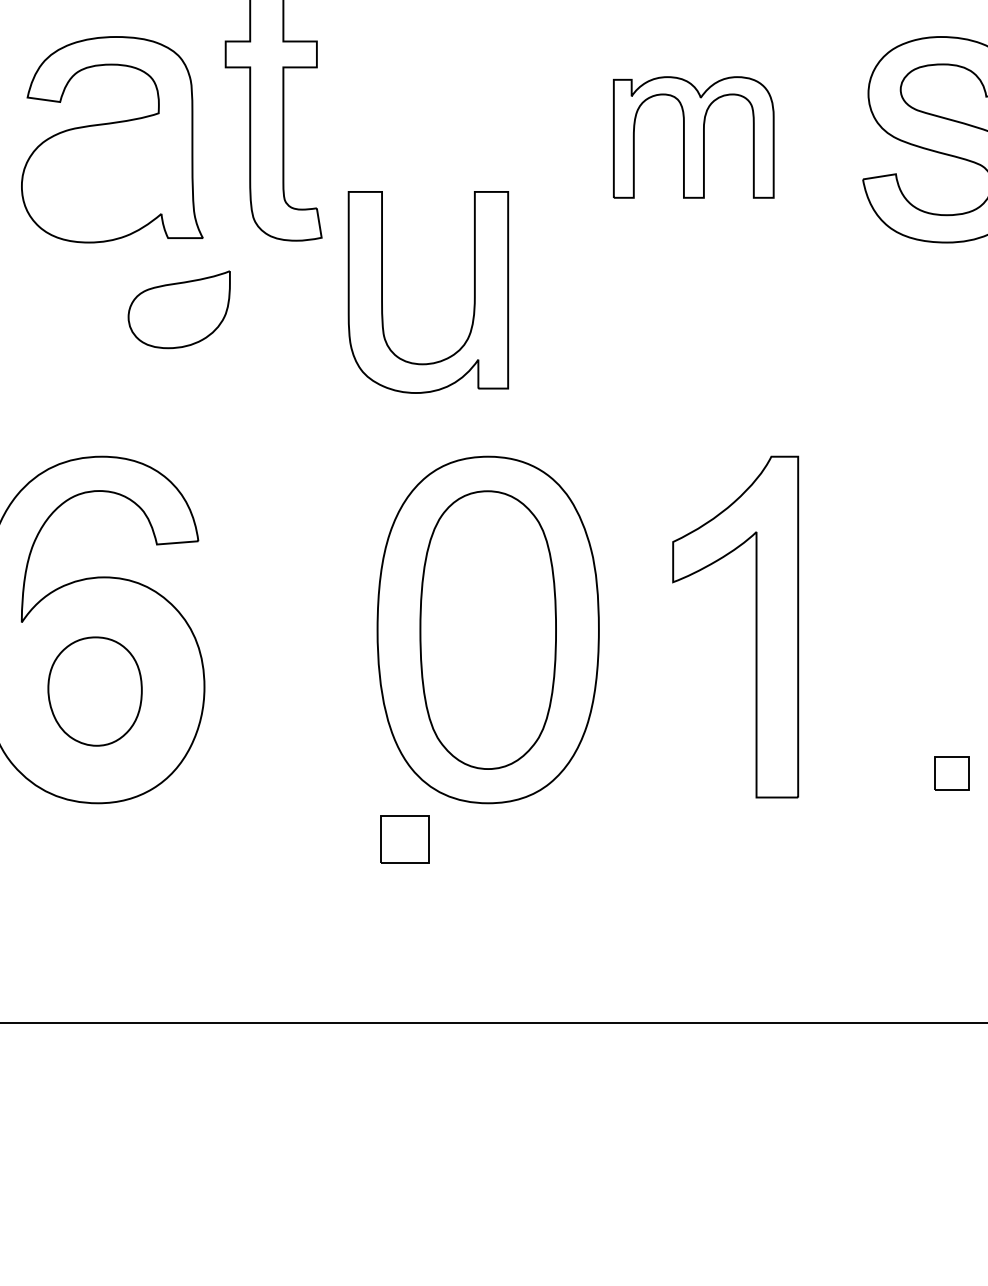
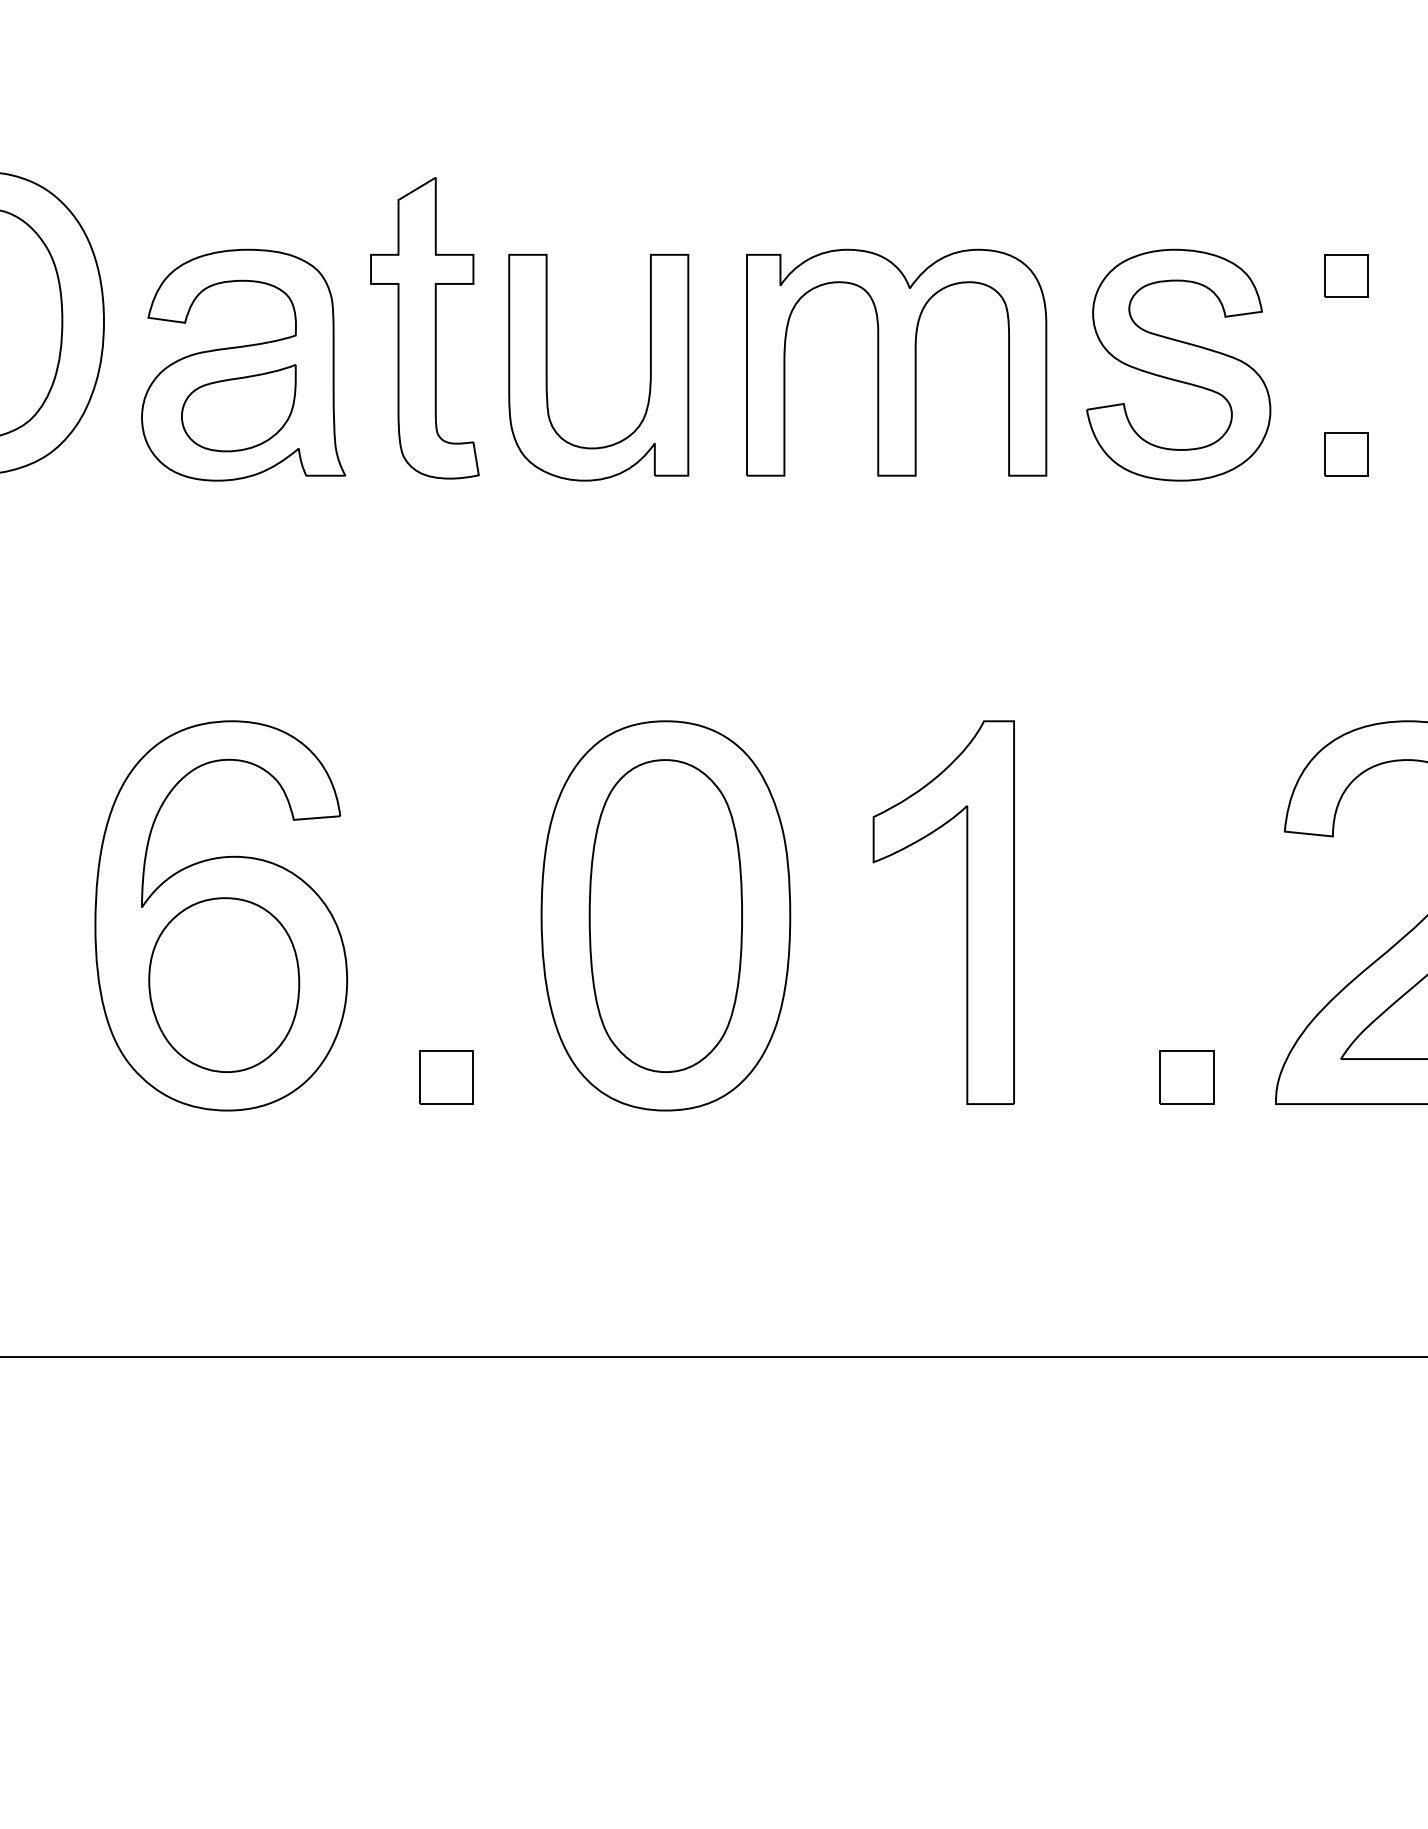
part: (693, 137) -> (896, 362), size x1.67
part: (382, 292) -> (547, 367), moved
part: (178, 310) -> (238, 408), moved
part: (95, 691) -> (224, 984), size x1.43
part: (951, 773) -> (1186, 1077), size x1.43
part: (405, 839) -> (446, 1077), moved

